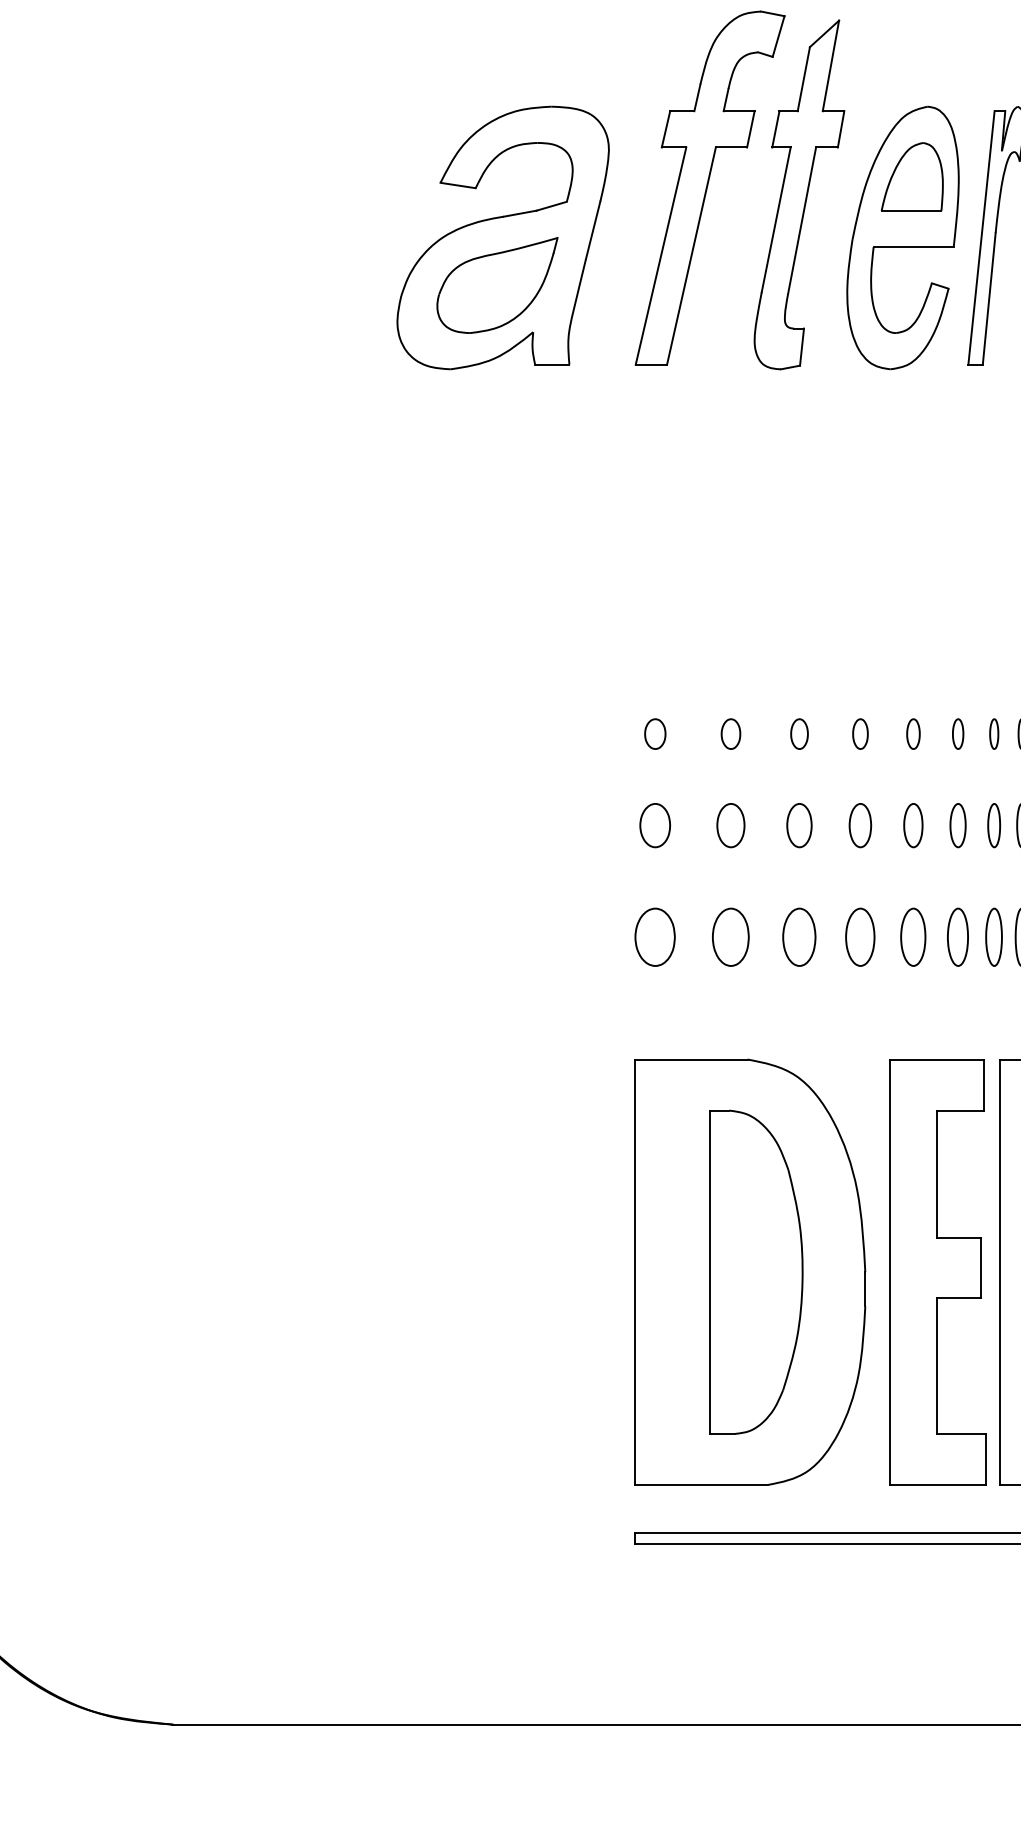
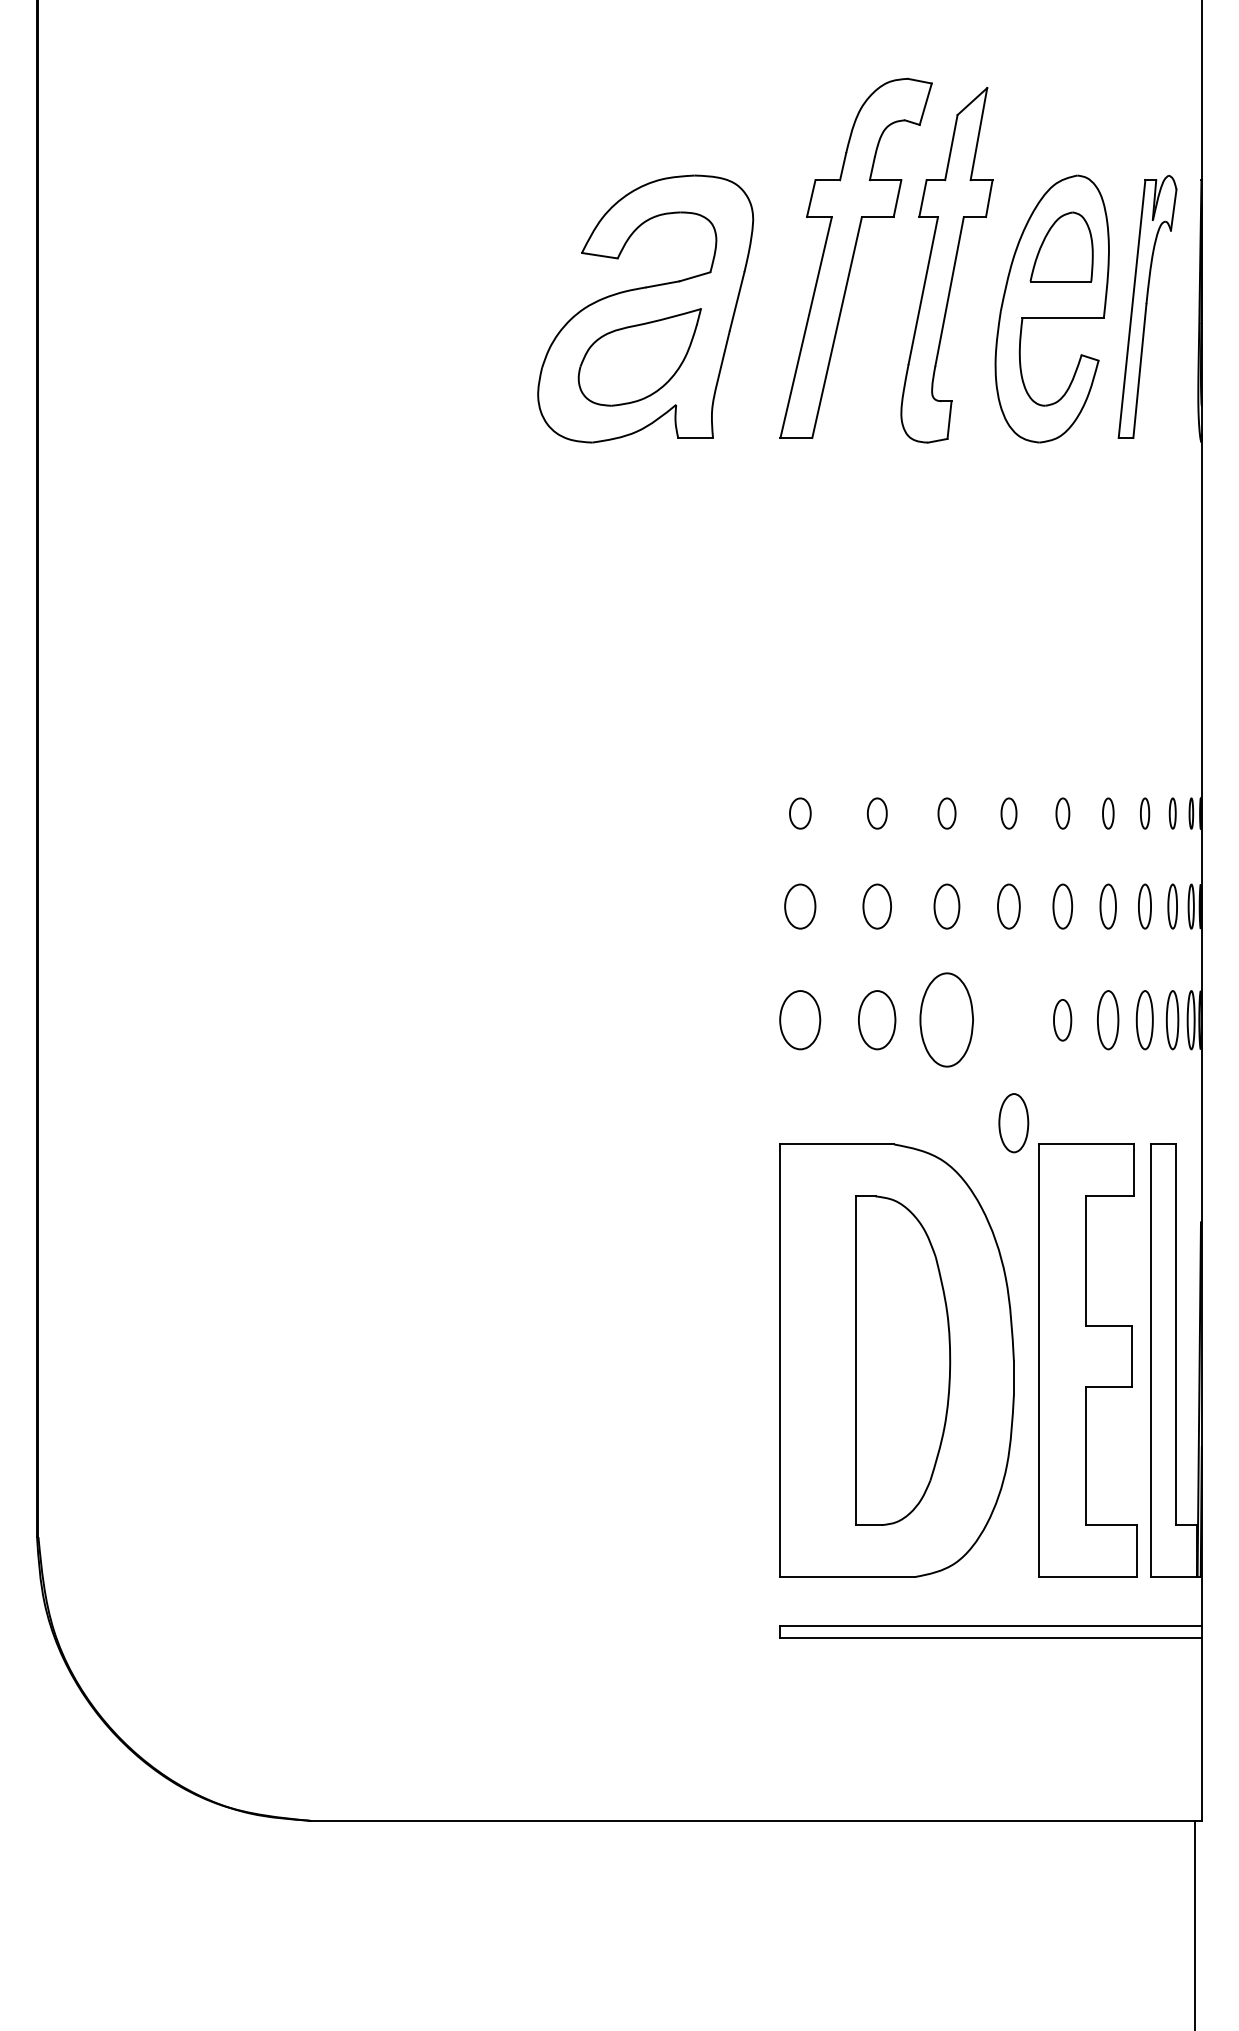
part: (799, 937) -> (946, 1020), size x1.6
part: (859, 937) -> (1013, 1123), moved
part: (913, 937) -> (1062, 1020), size x0.7

